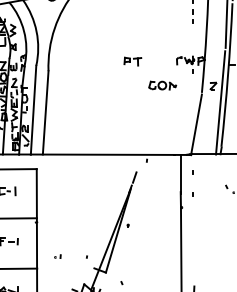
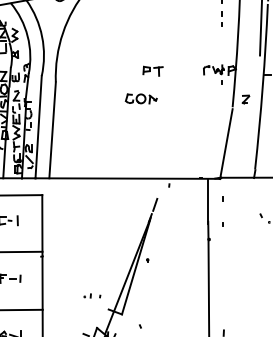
part: (161, 85) -> (140, 98), moved
line: (220, 102) -> (253, 118), removed
part: (57, 256) -> (87, 295), moved

